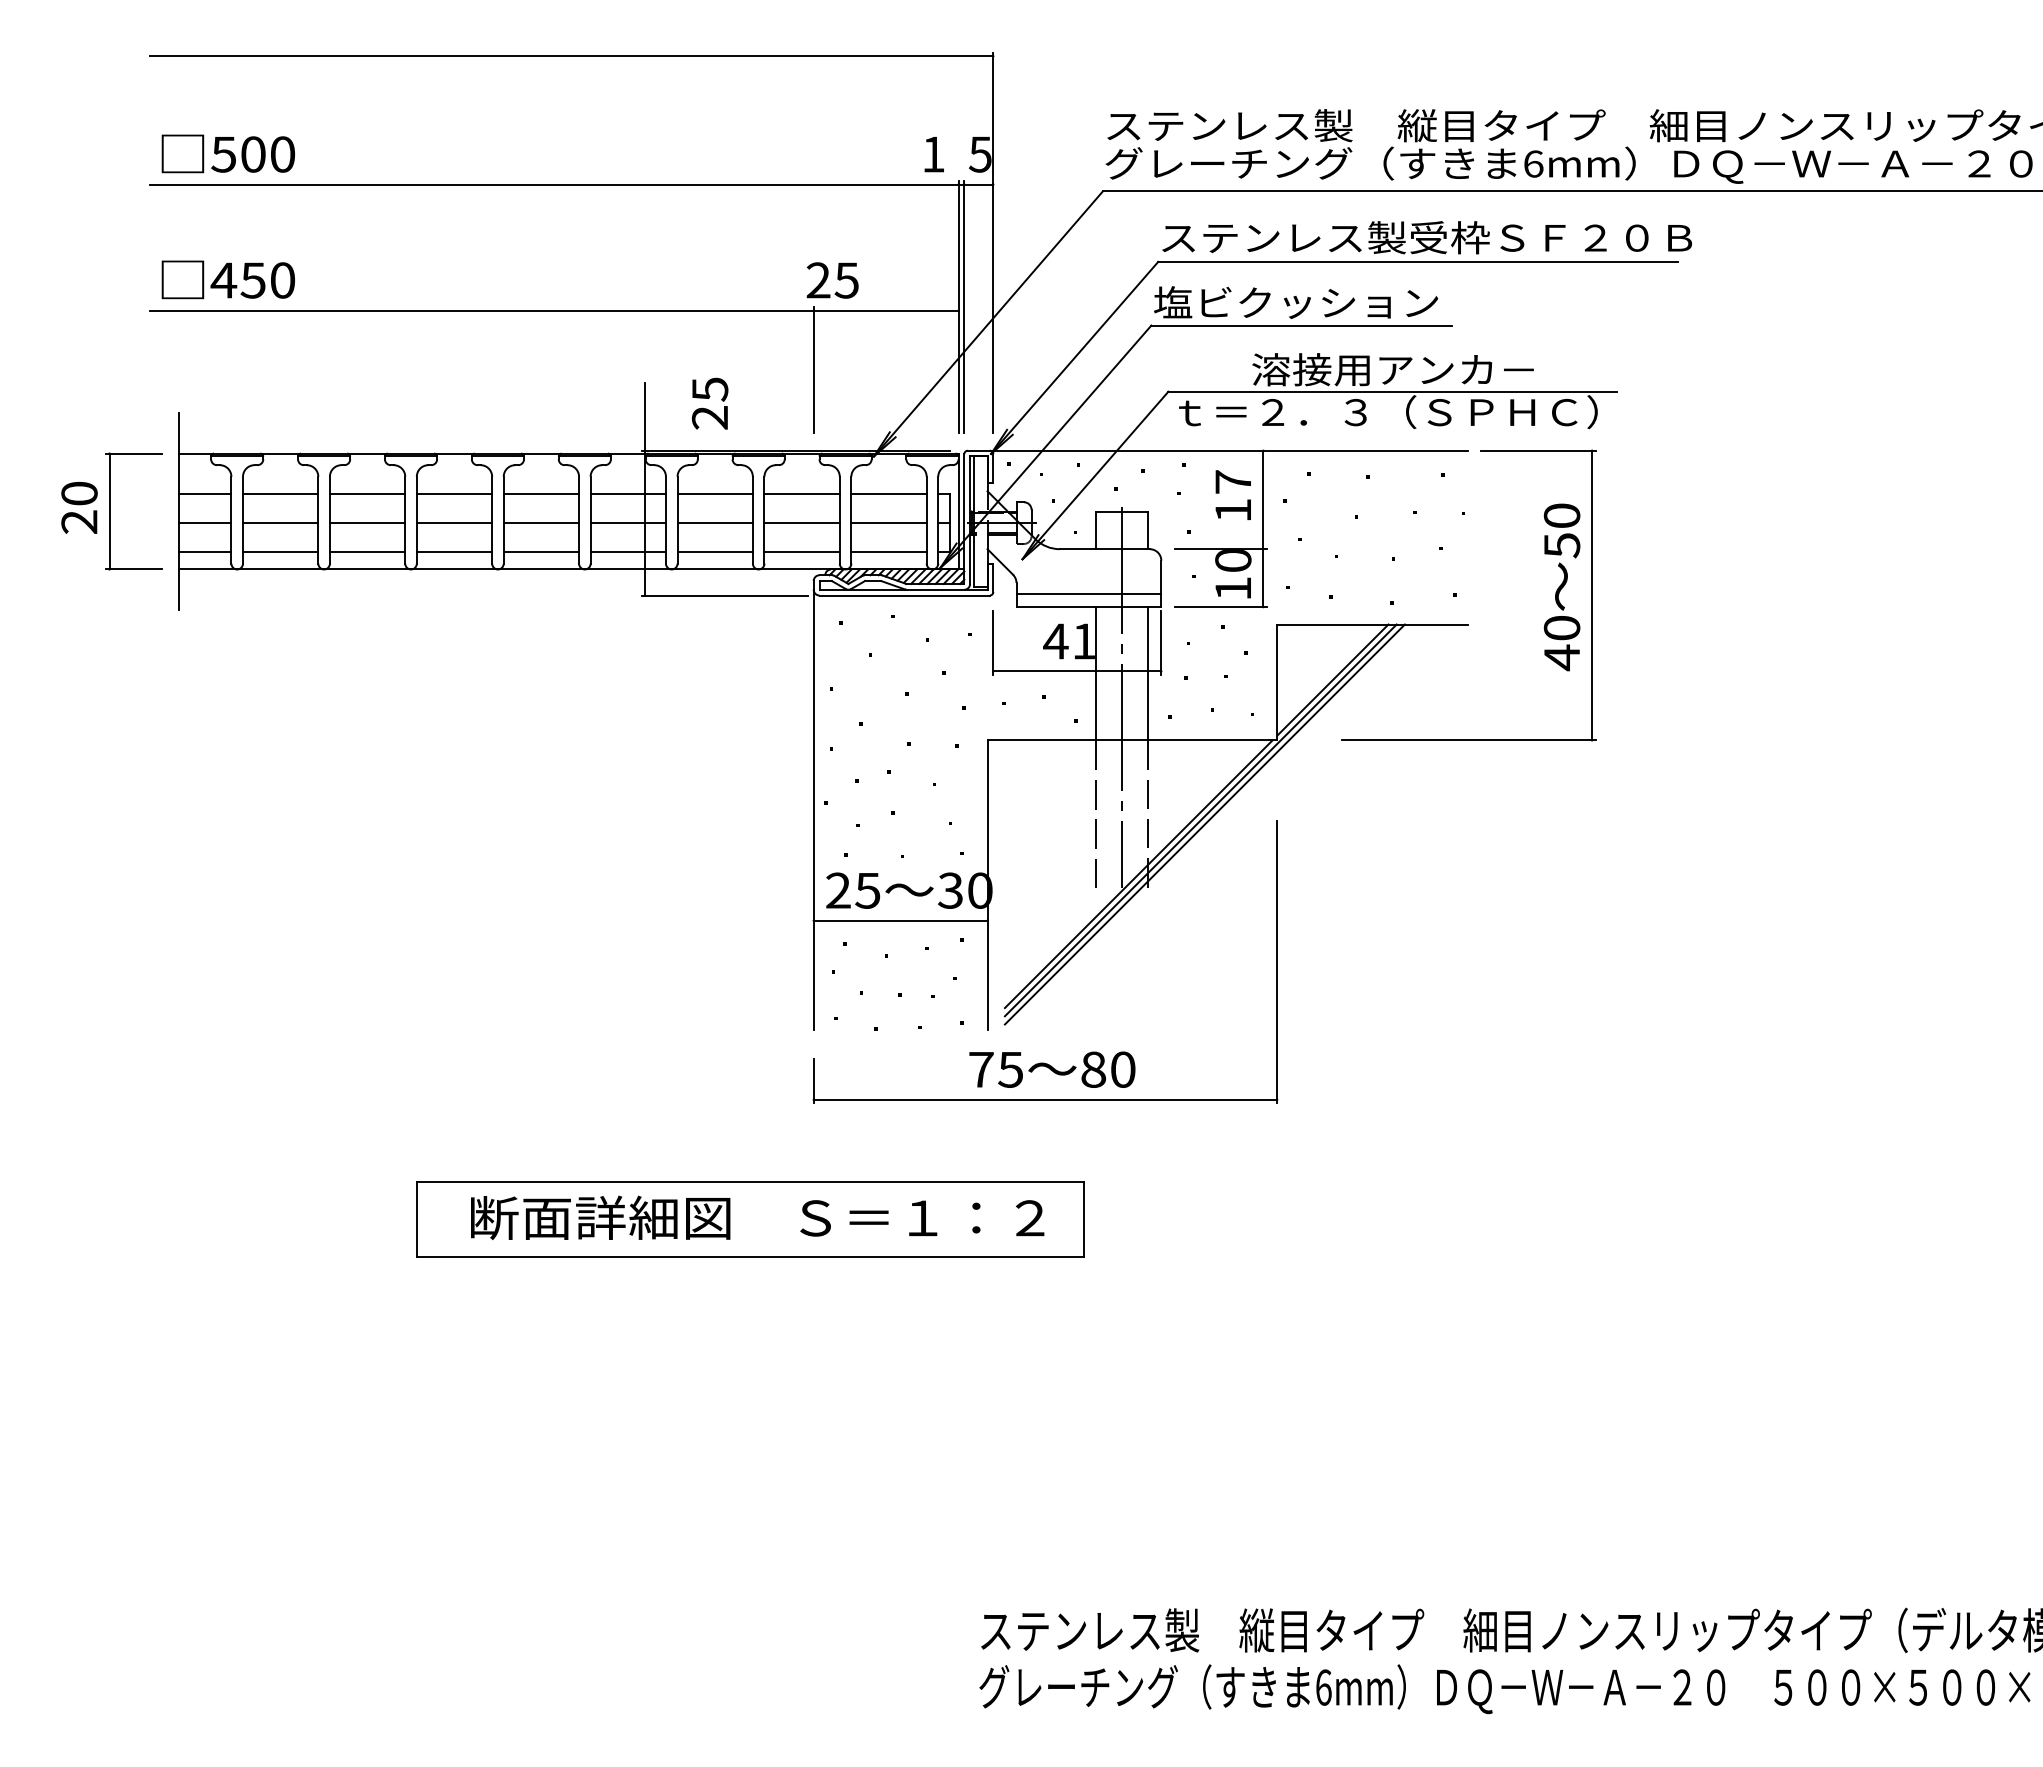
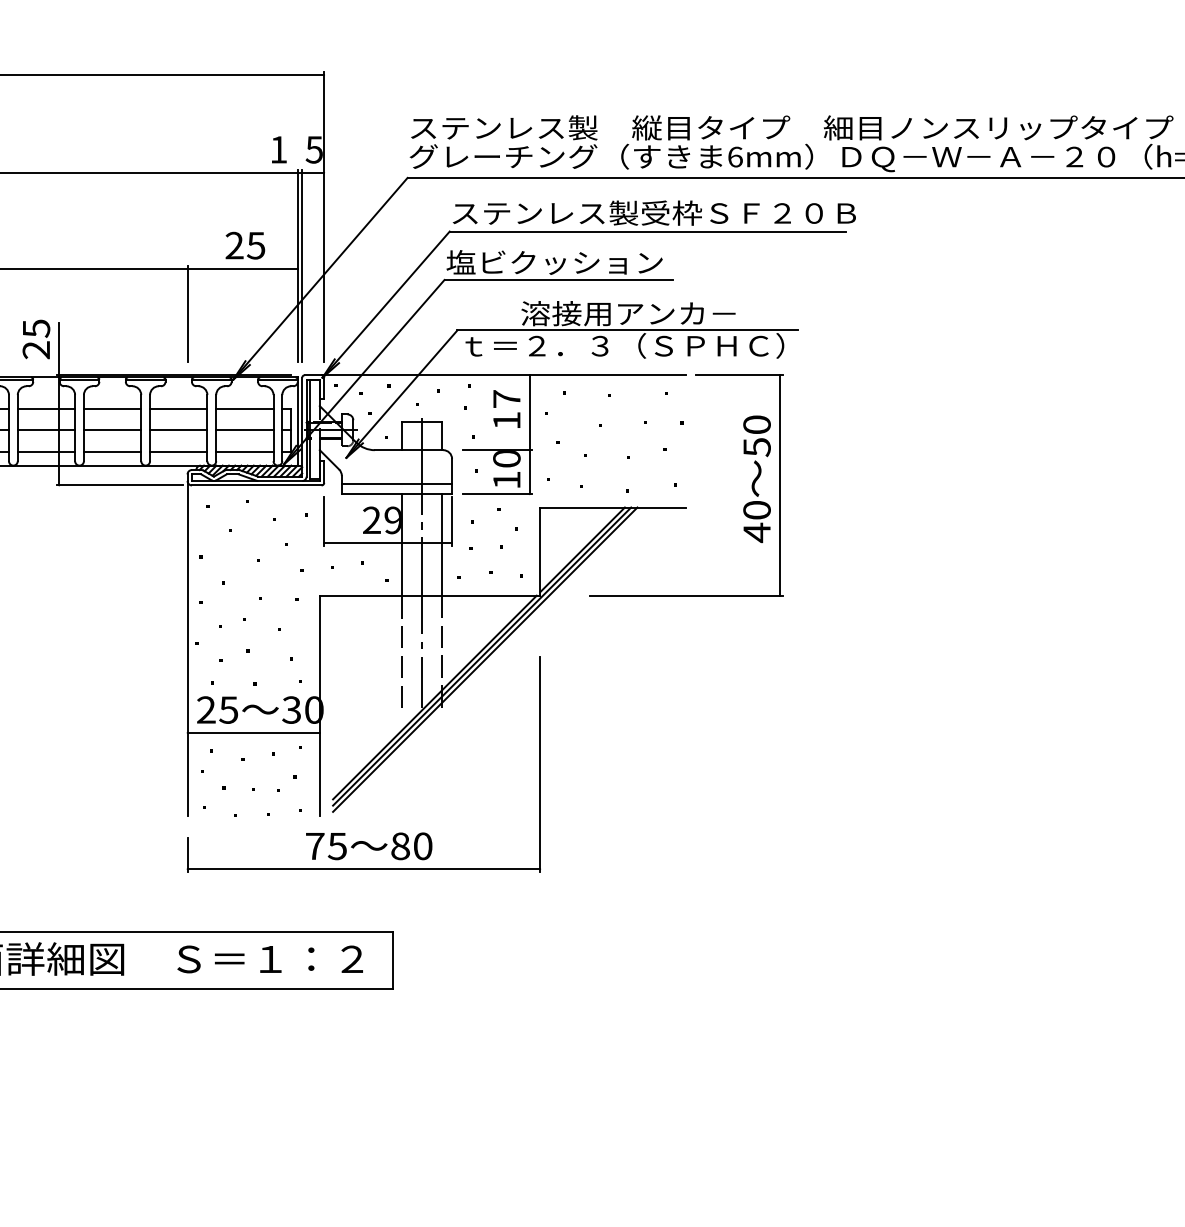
text: (832, 280) -> (245, 245), moved
text: (710, 403) -> (36, 339), moved
text: (1068, 641) -> (381, 520), 41 -> 29

